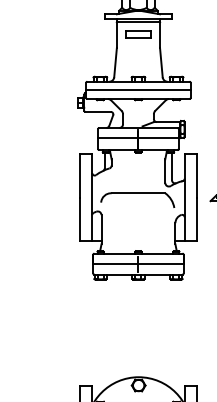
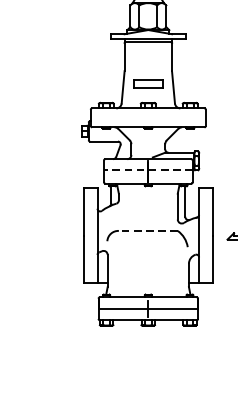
part: (138, 34) -> (148, 83), moved
line: (138, 90) -> (148, 117), removed
line: (137, 137) -> (147, 169), solid -> dashed
line: (138, 193) -> (148, 231), solid -> dashed

